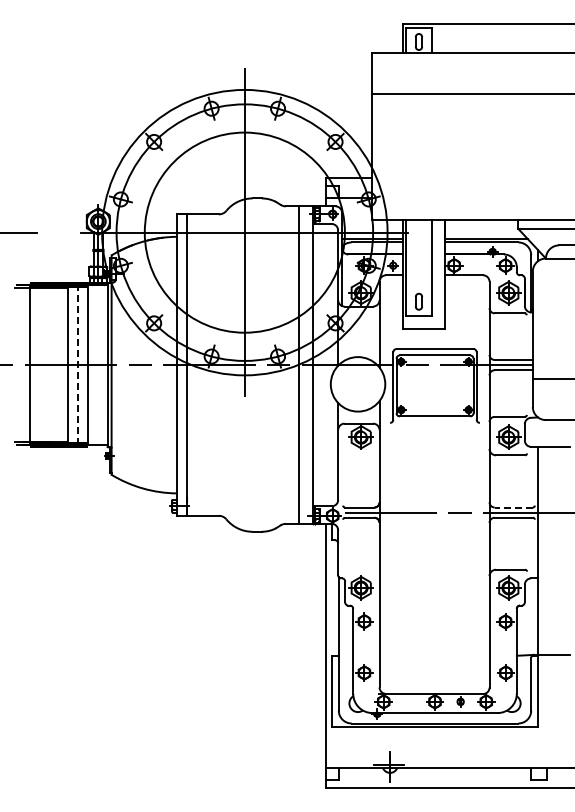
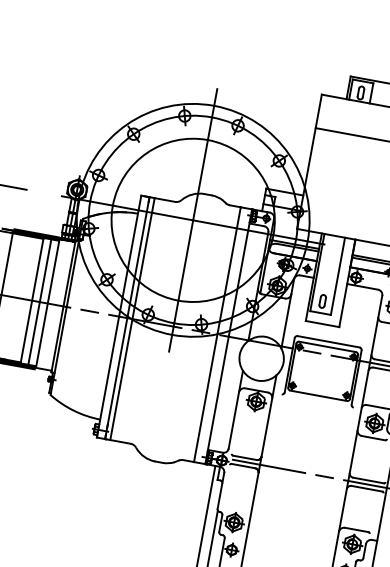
line: (78, 364) -> (40, 301), dashed -> solid
line: (193, 364) -> (132, 318), added
line: (513, 507) -> (368, 480), dashed -> solid

